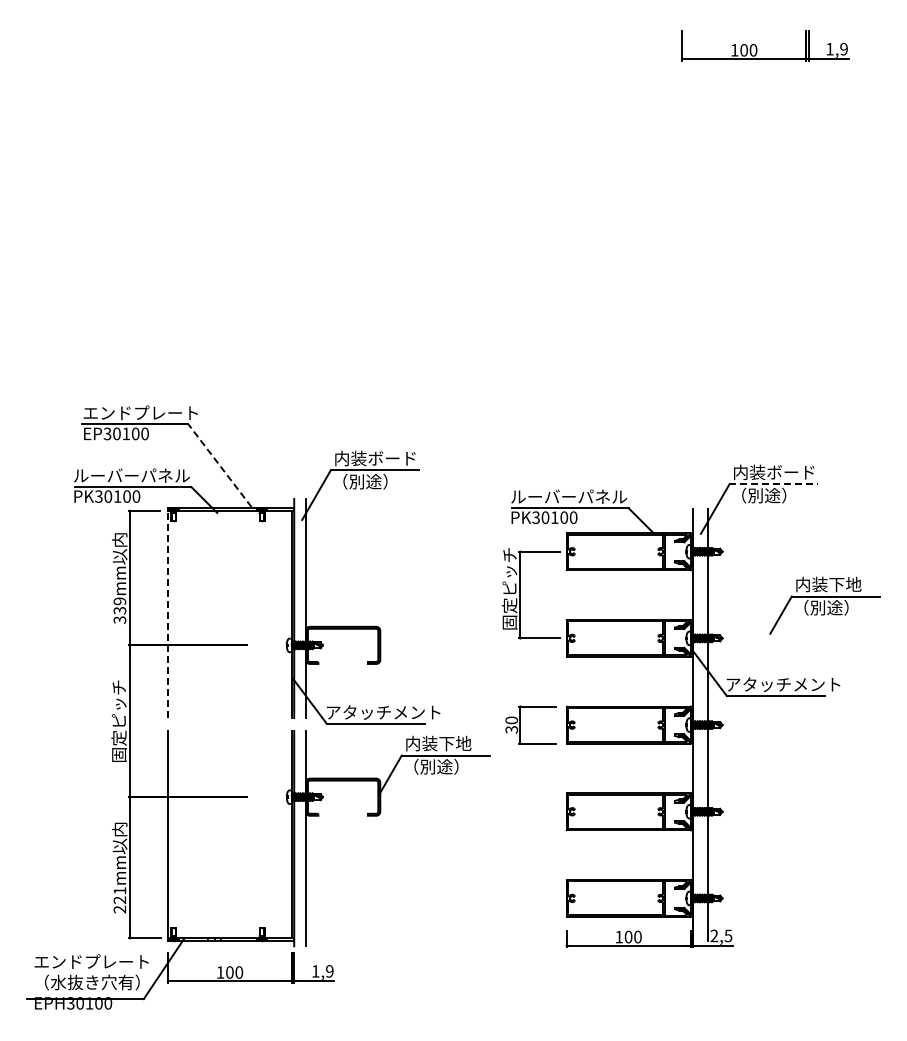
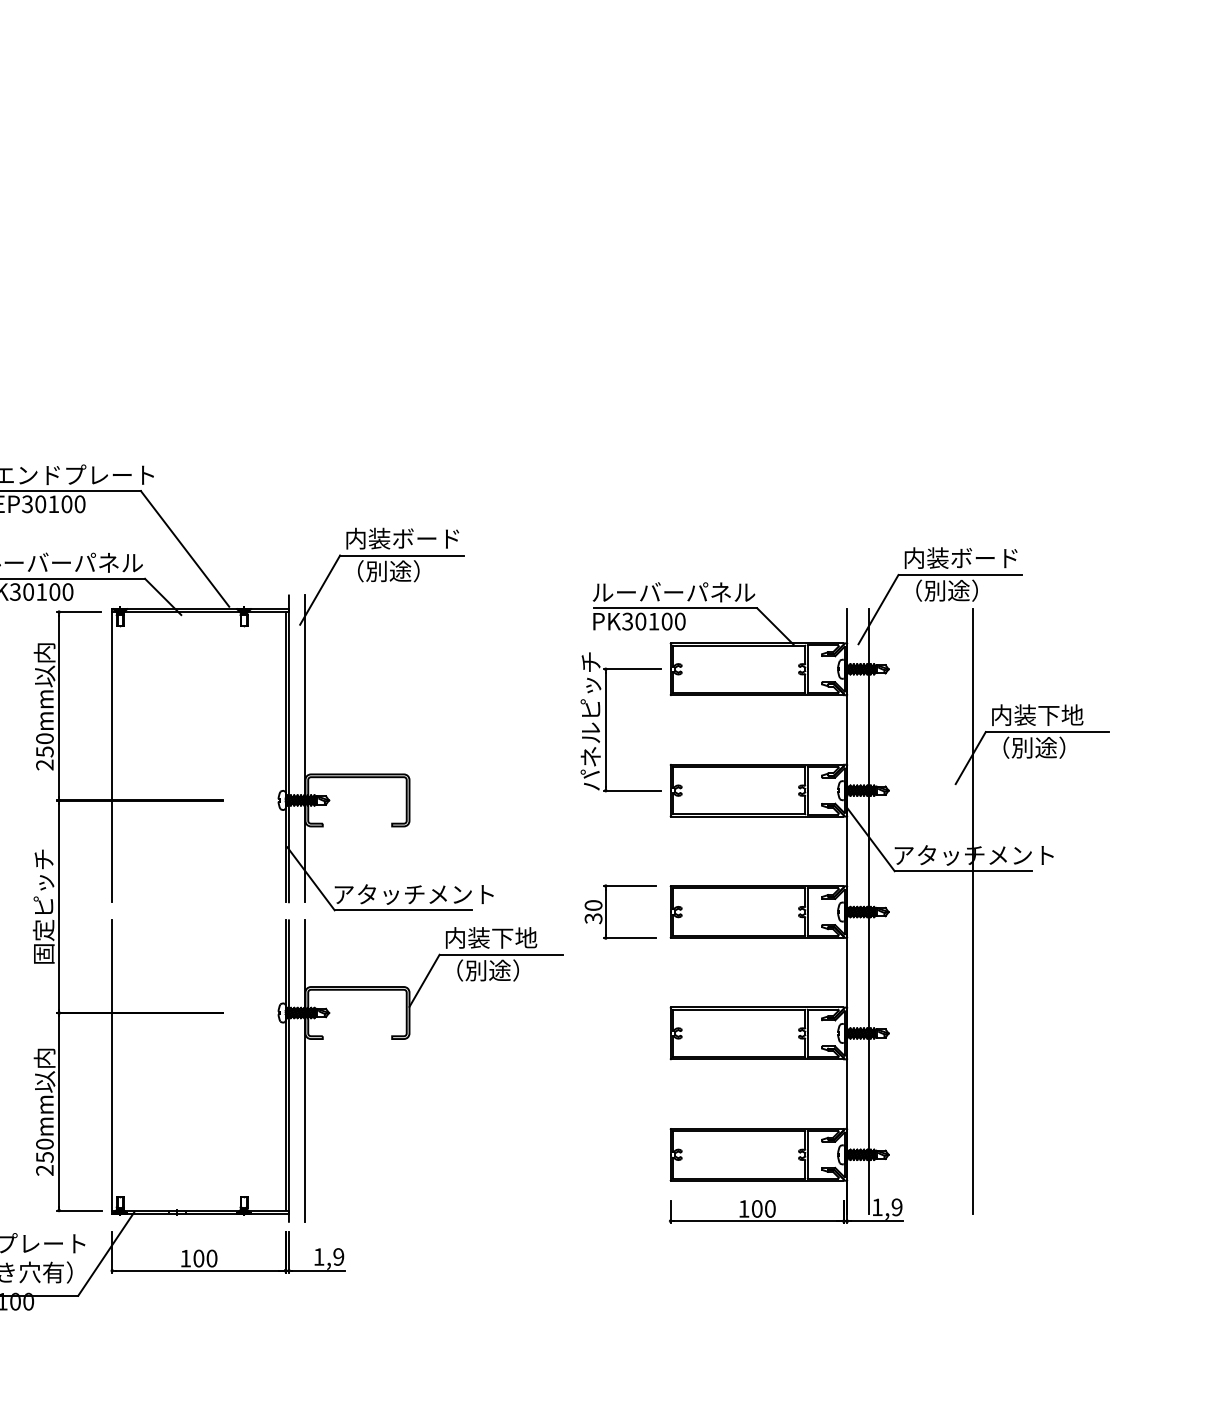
line: (220, 465) -> (185, 548), dashed -> solid
line: (774, 484) -> (961, 575), dashed -> solid
text: (509, 588) -> (590, 720), 固定ピッチ -> パネルピッチ
text: (119, 610) -> (44, 751), 339mm -> 250mm
line: (168, 614) -> (112, 757), dashed -> solid
line: (782, 724) -> (972, 911), added
text: (119, 895) -> (44, 1150), 221mm -> 250mm
text: (721, 935) -> (887, 1206), 2,5 -> 1,9

